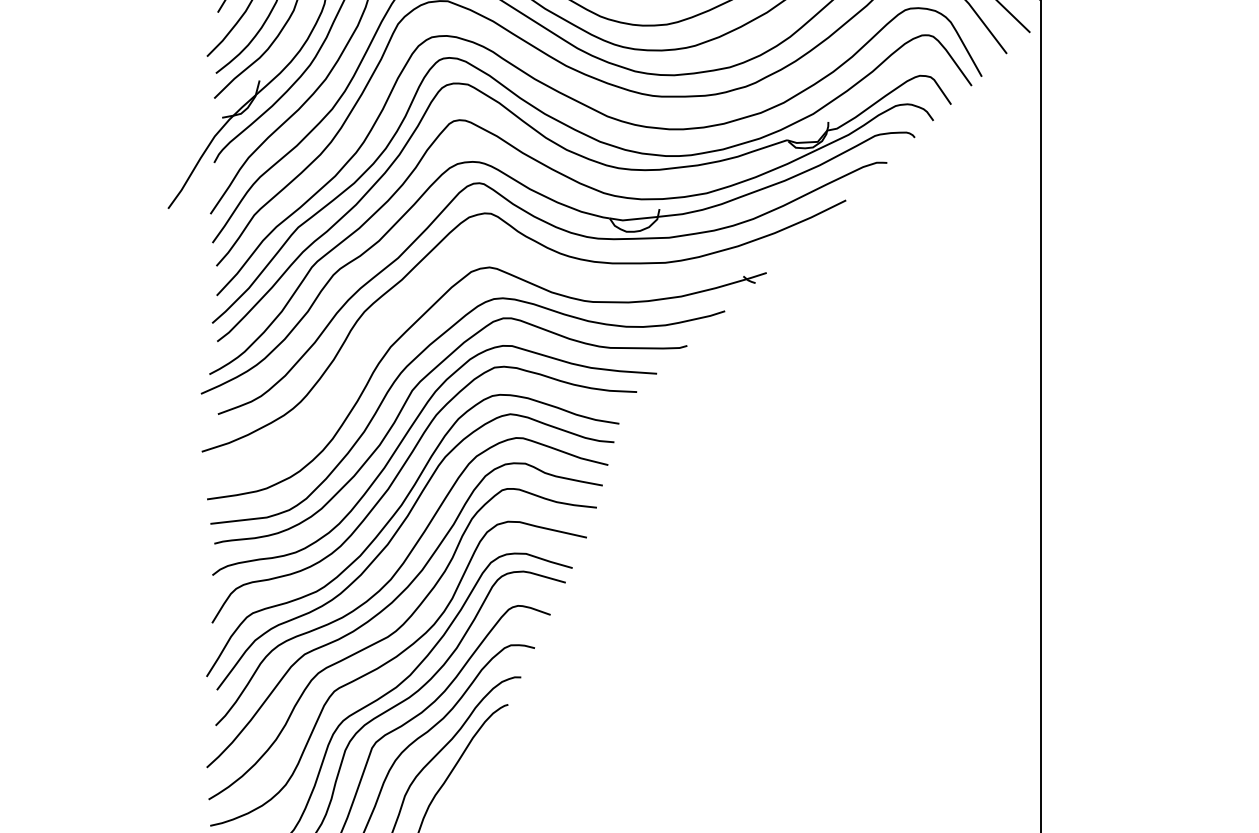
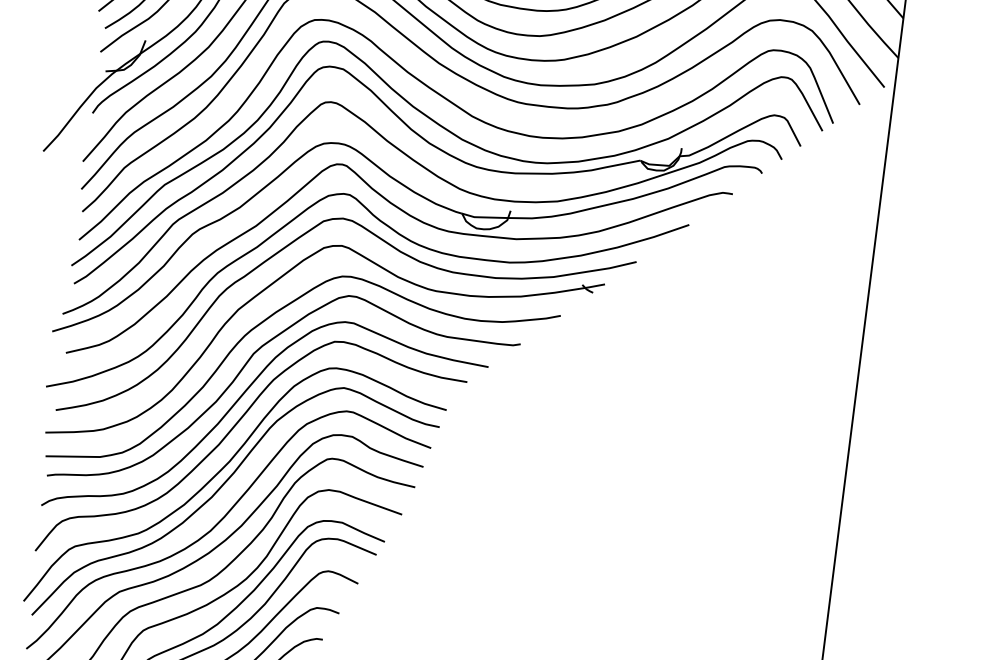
curve: (549, 266) -> (399, 252), added

